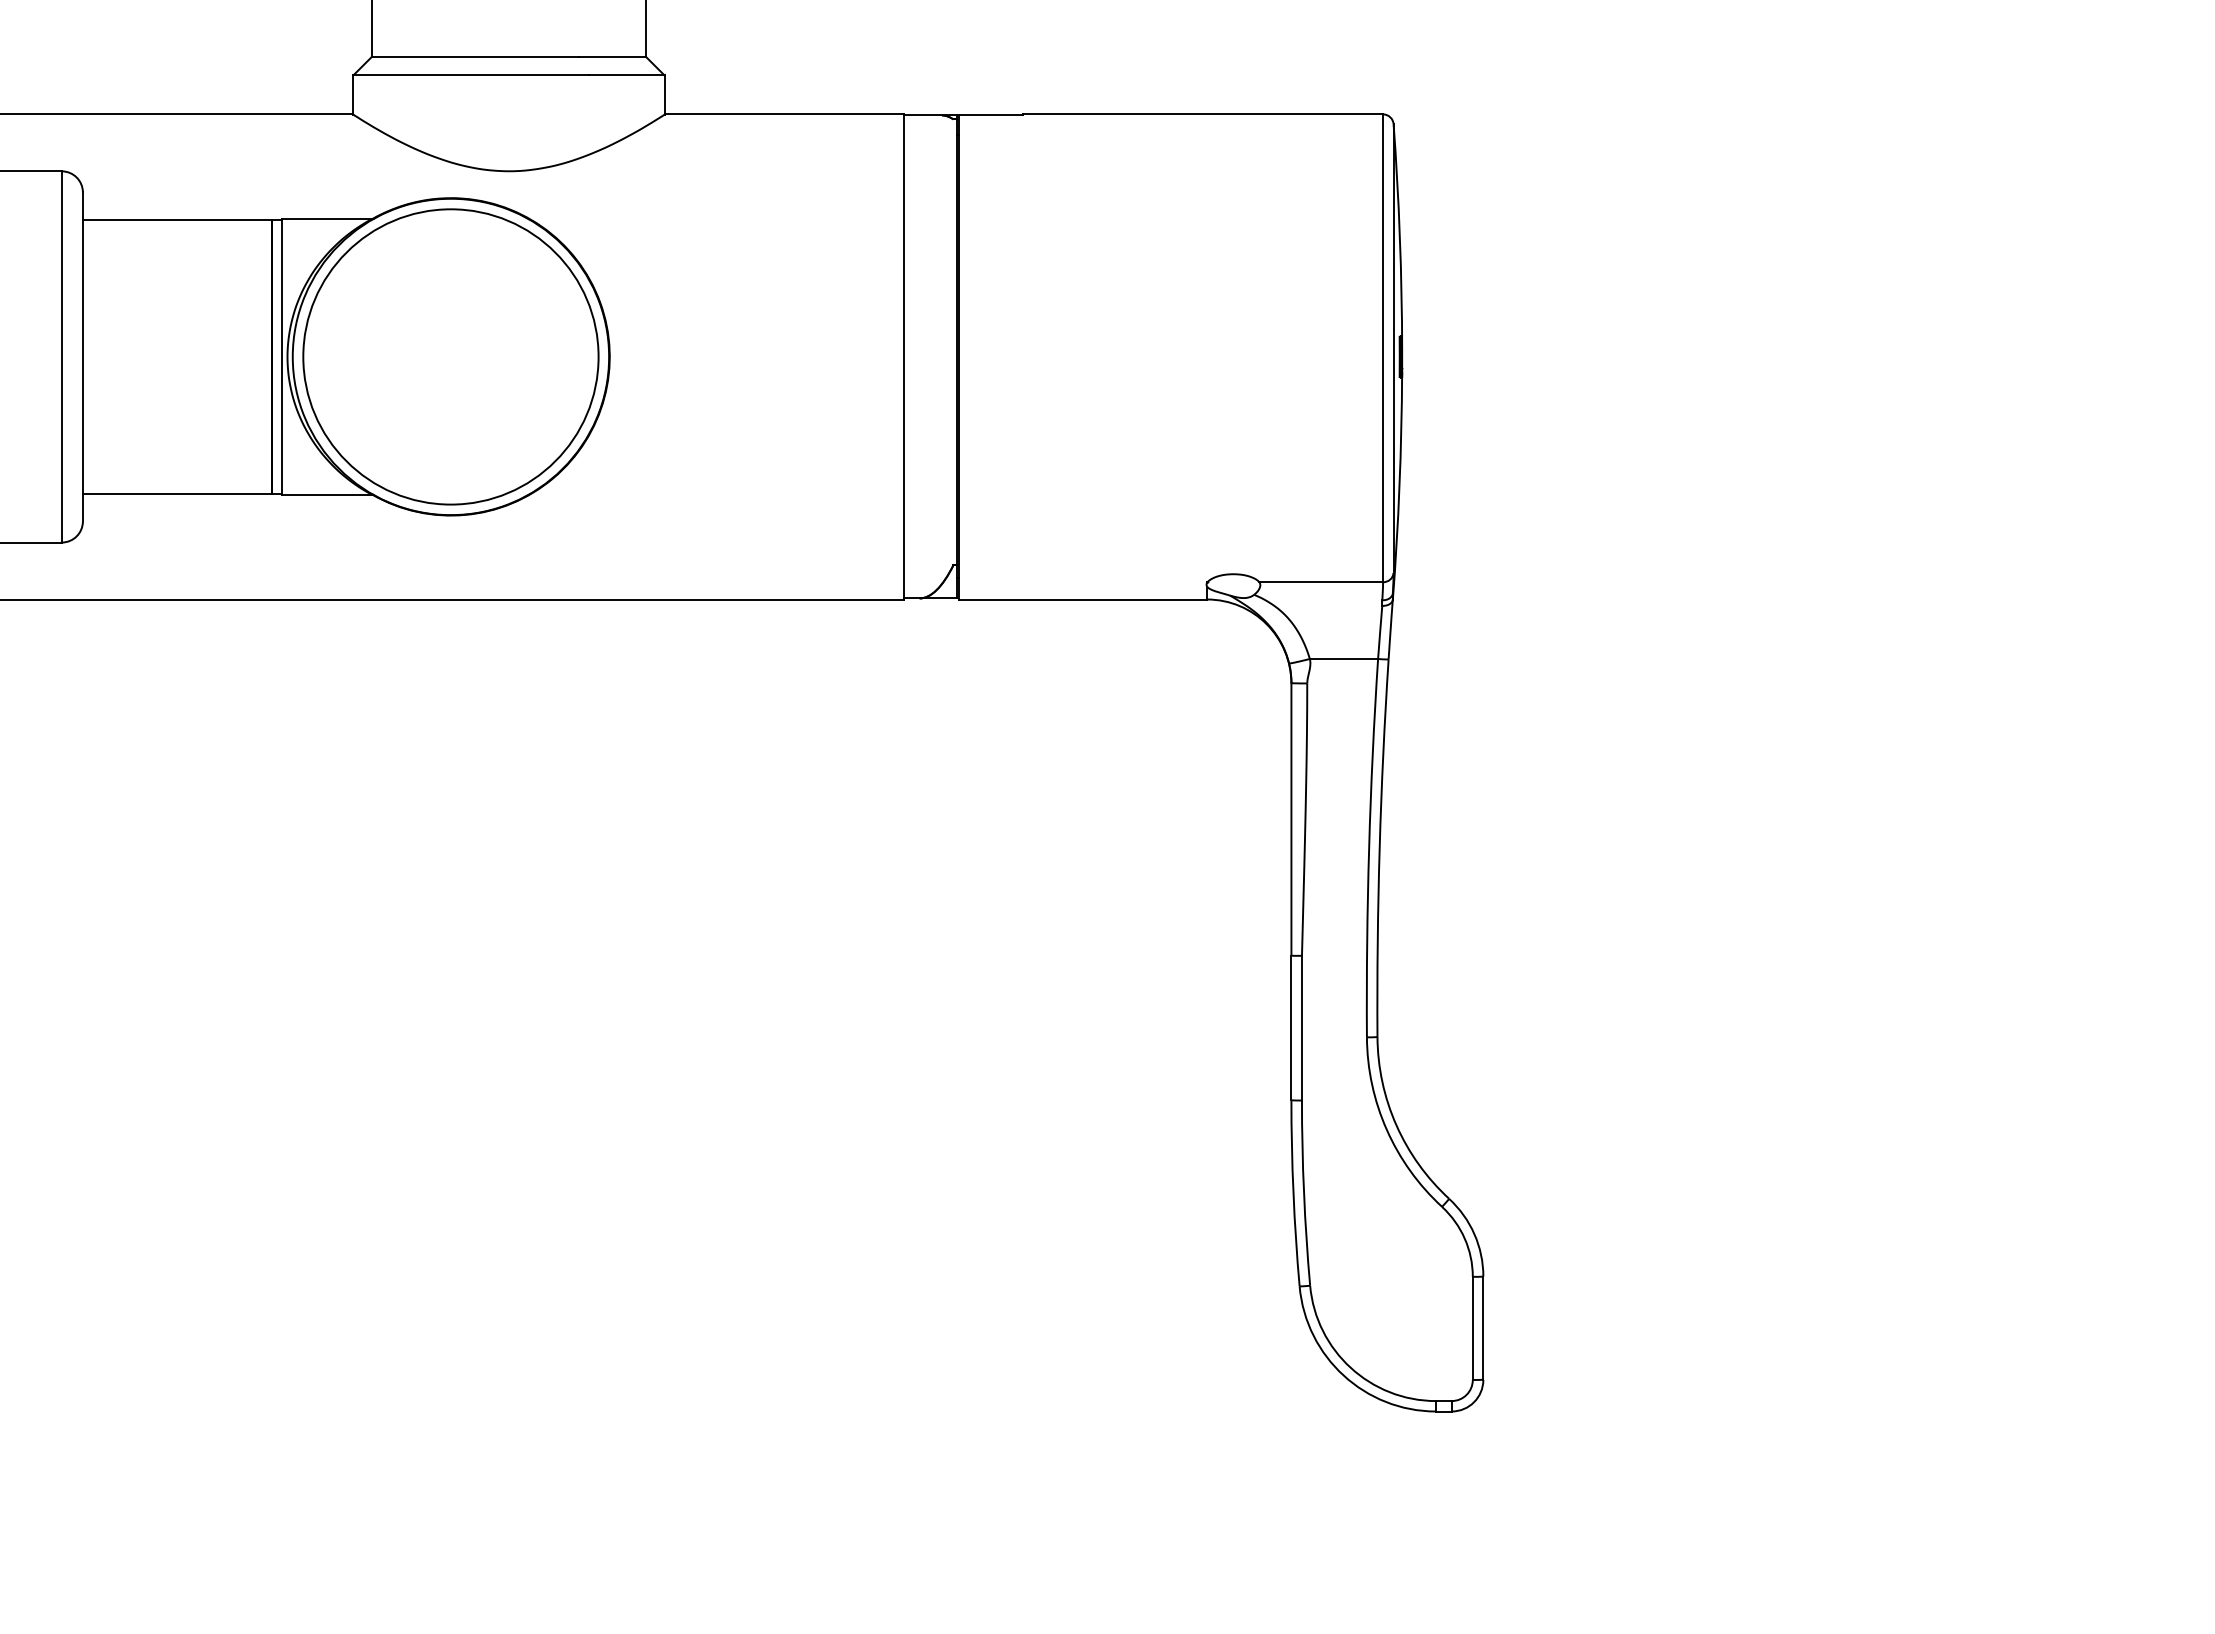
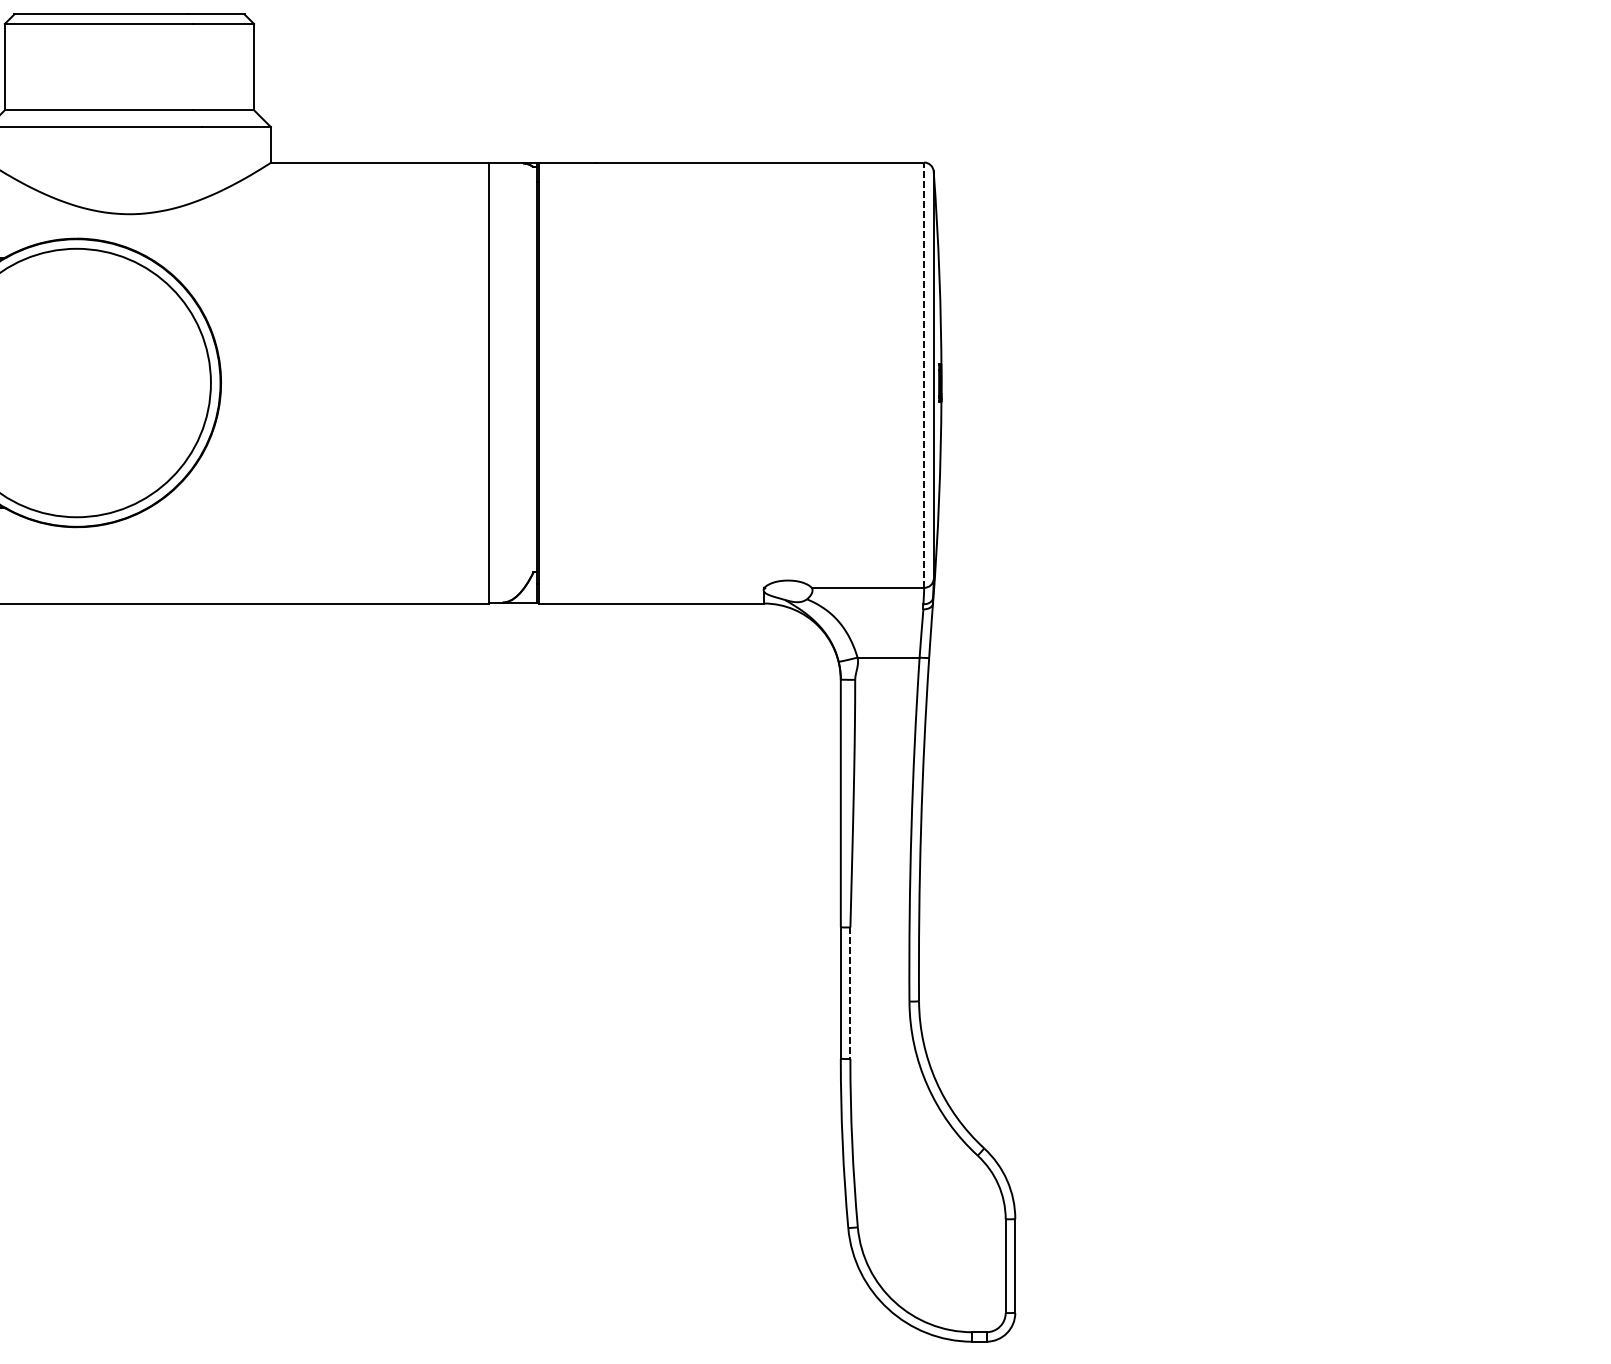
line: (1383, 348) -> (924, 375), solid -> dashed
line: (1301, 1028) -> (849, 993), solid -> dashed

